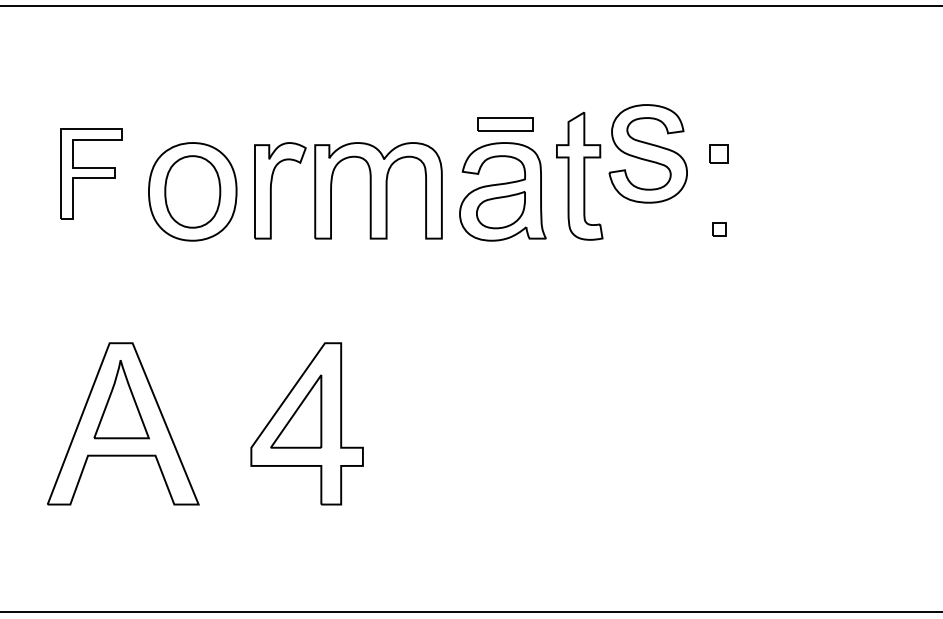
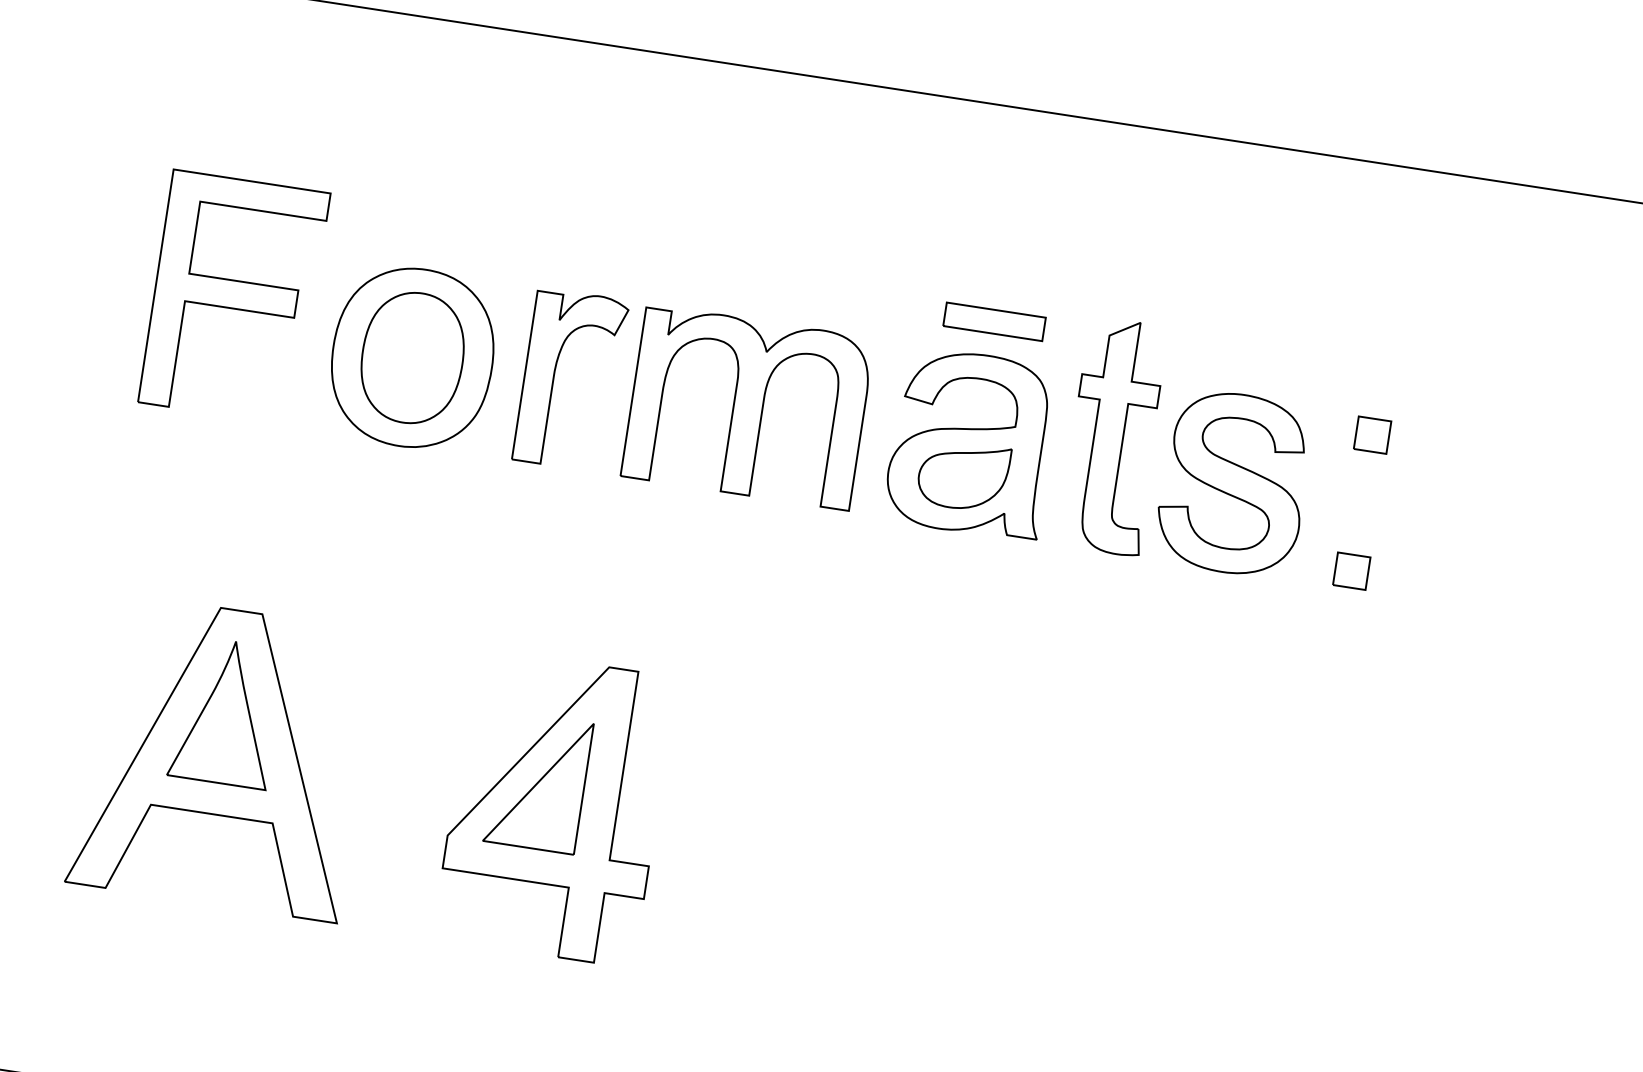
part: (647, 153) -> (1232, 482), moved
part: (91, 174) -> (234, 298), size x1.43
part: (718, 229) -> (1350, 570), size x1.43

